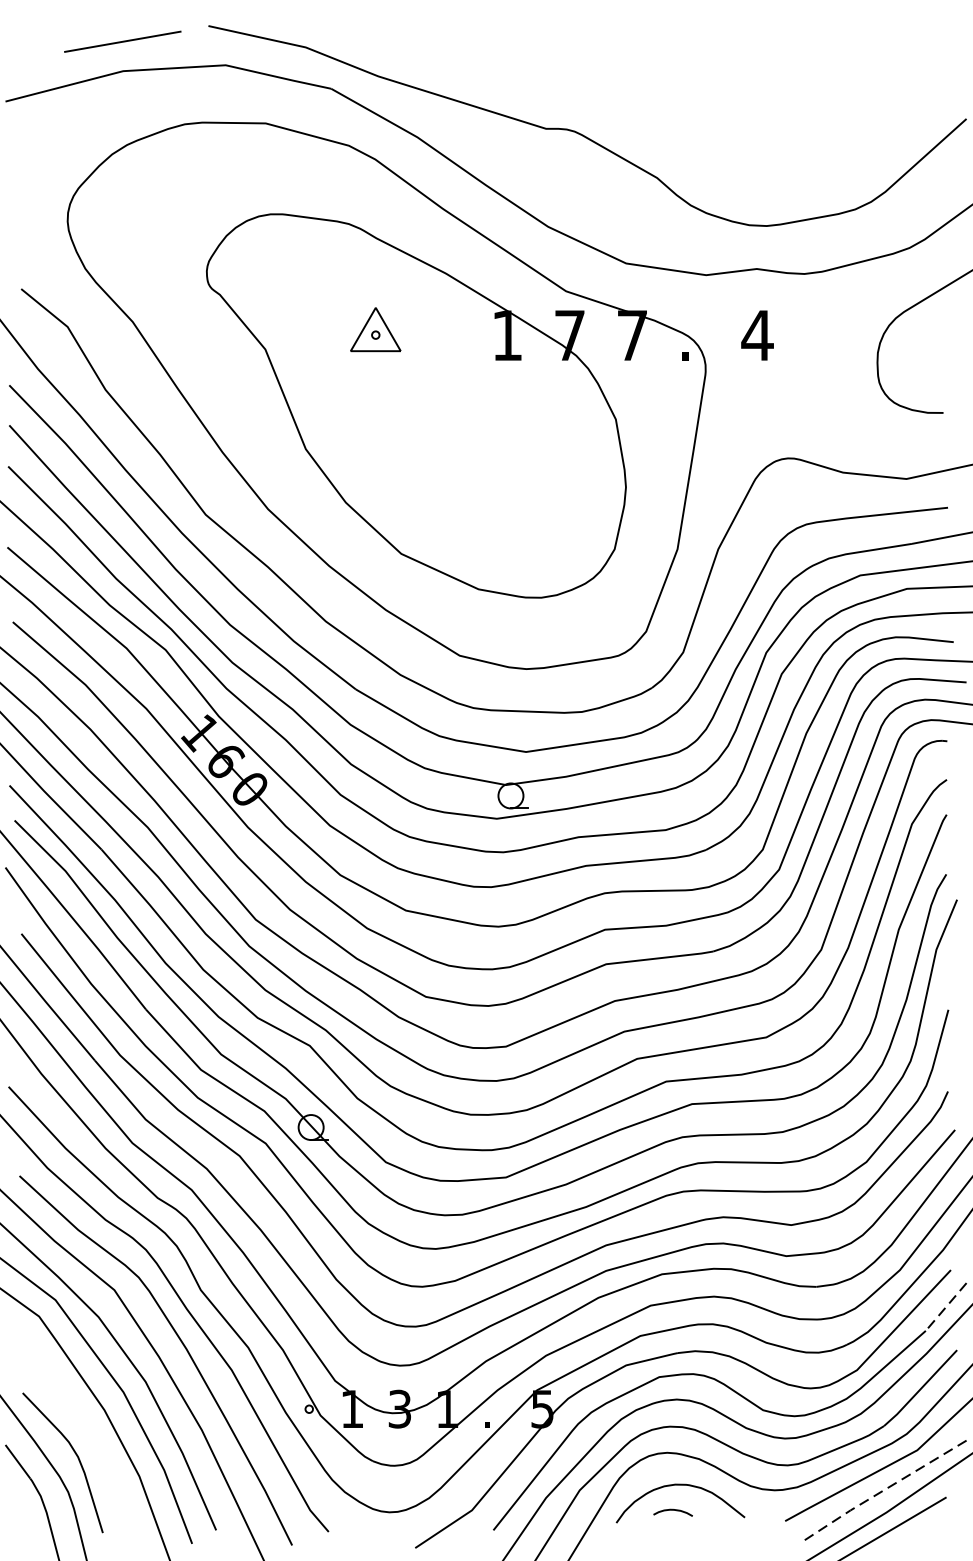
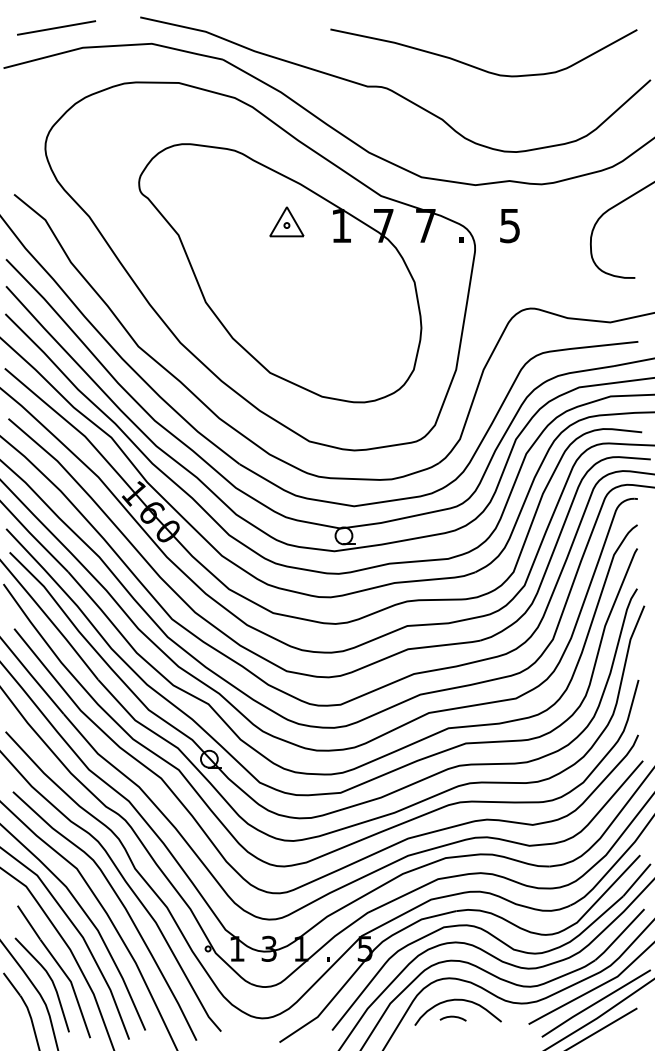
line: (122, 41) -> (56, 27), moved
curve: (707, 98) -> (476, 66), added
part: (375, 329) -> (286, 221), moved
text: (758, 336) -> (510, 226), 4 -> 5
line: (945, 1307) -> (636, 880), dashed -> solid
part: (87, 1435) -> (58, 966), added
line: (884, 1490) -> (595, 1003), dashed -> solid

